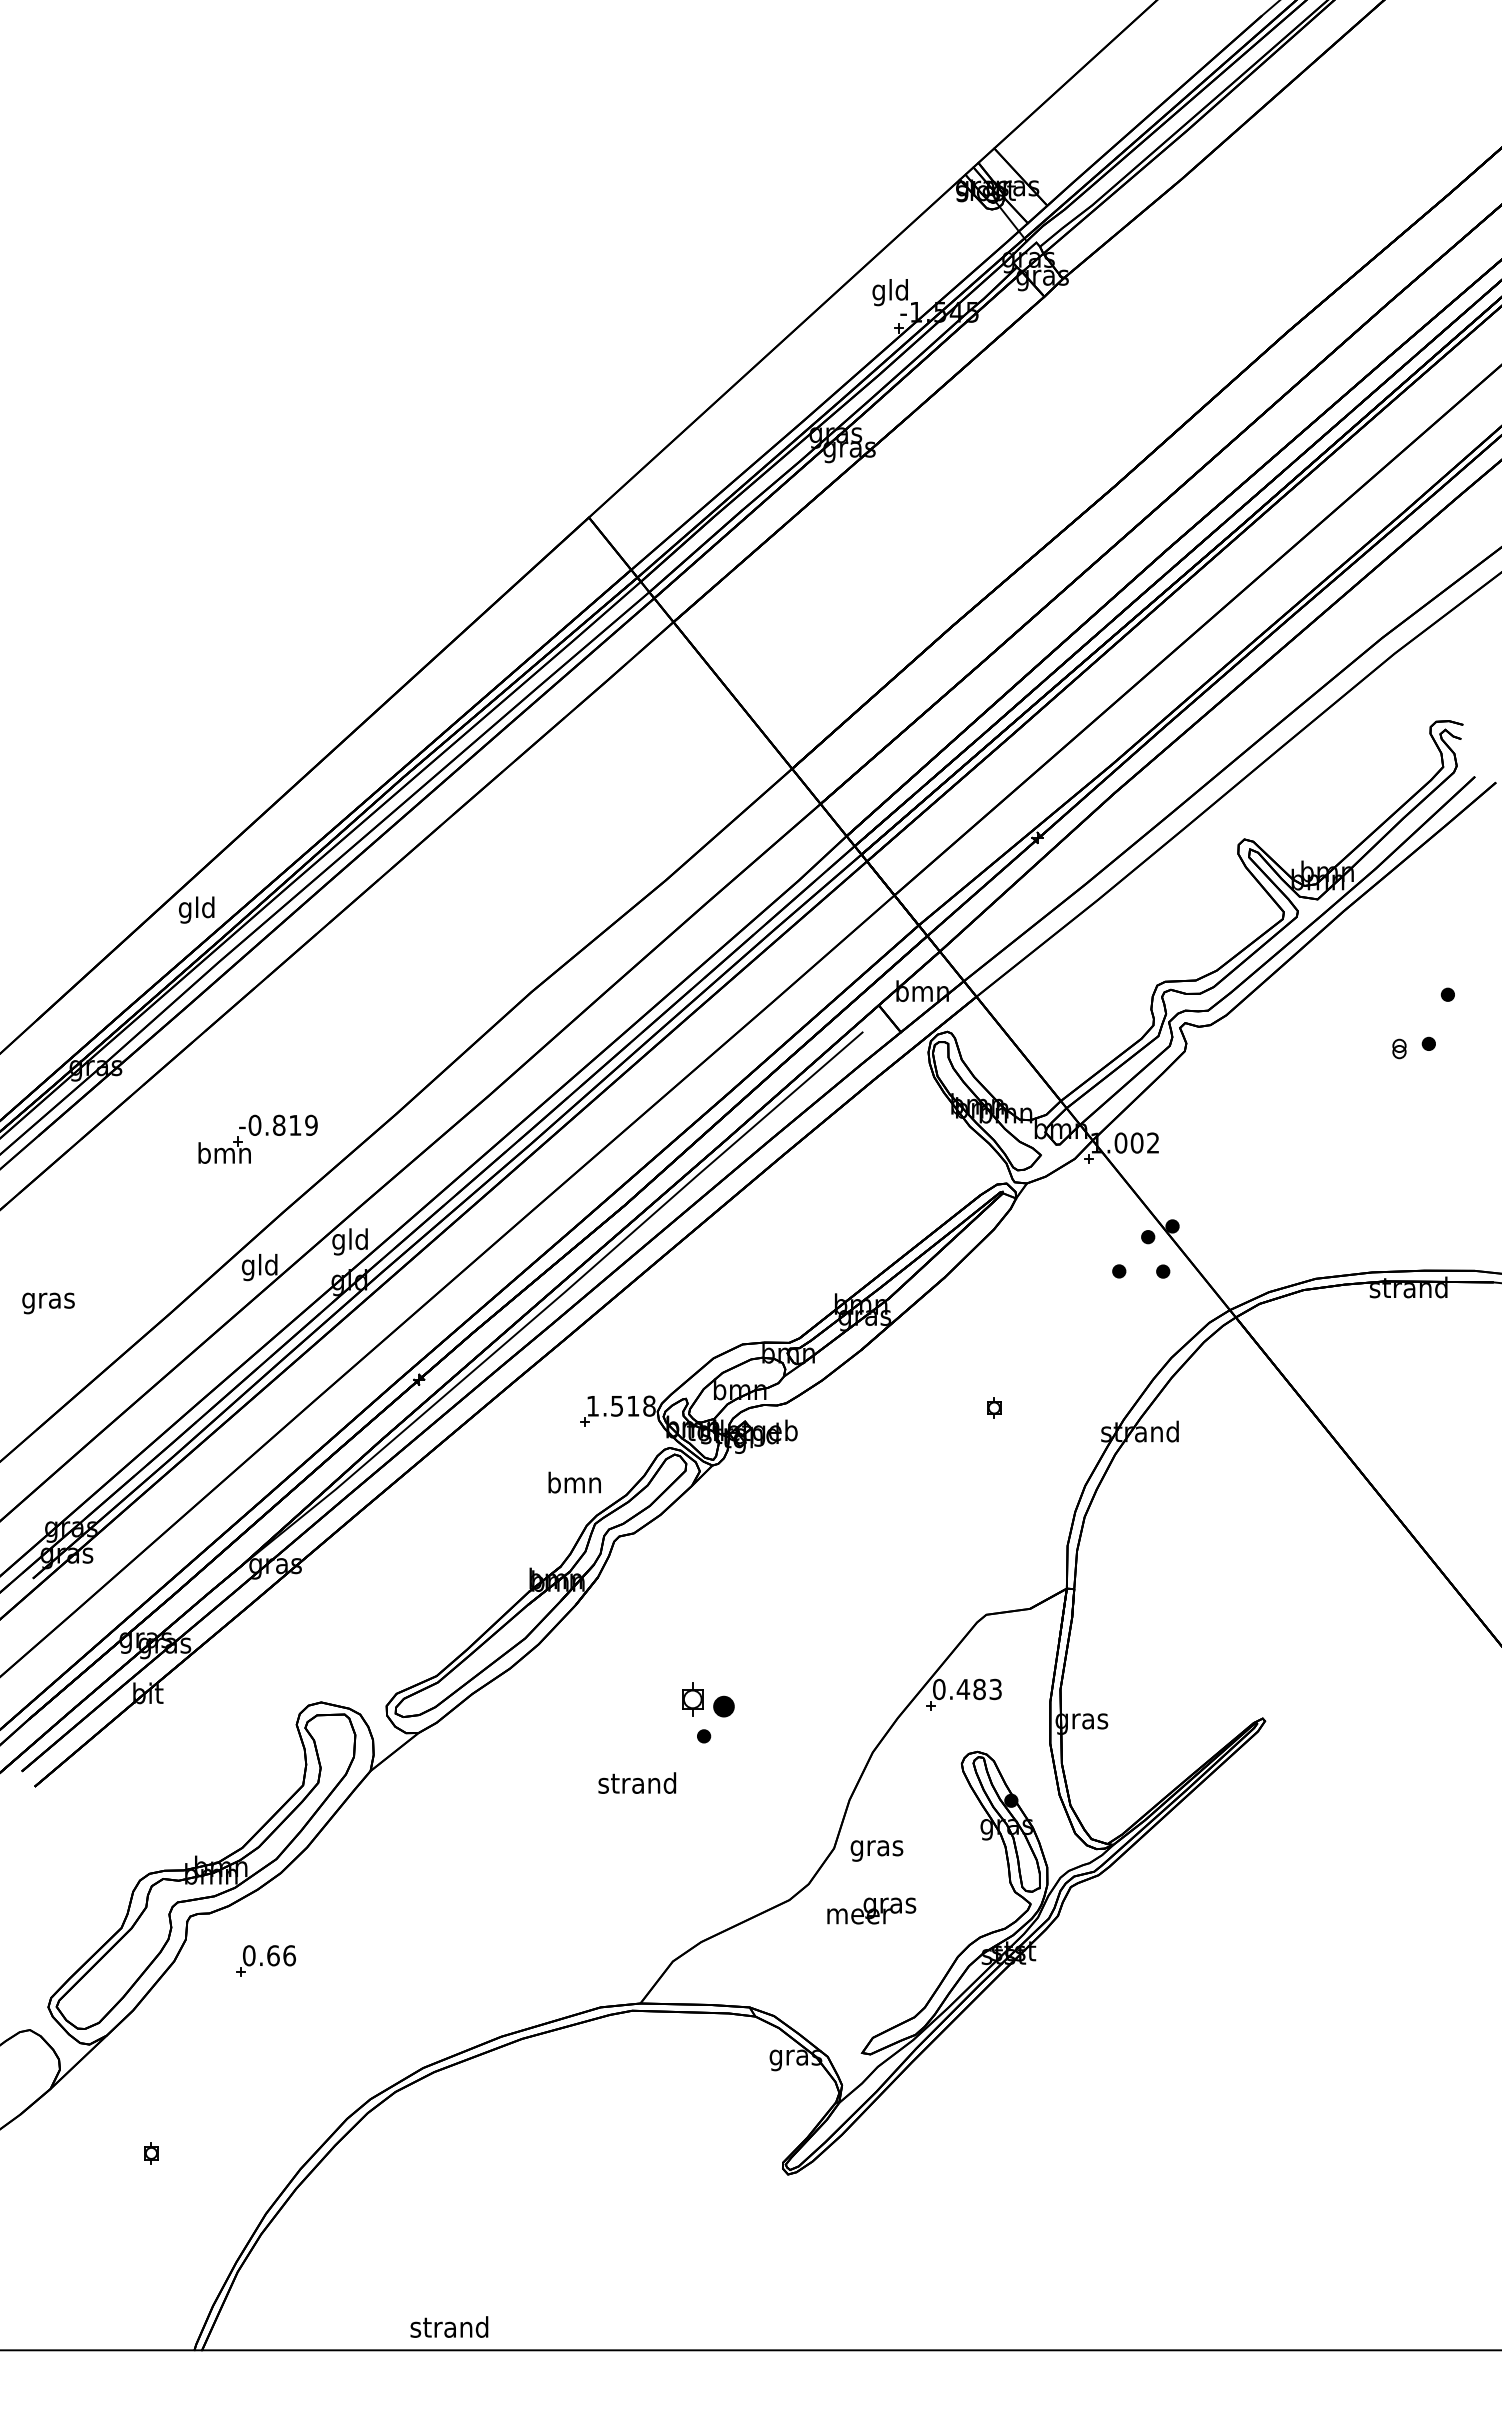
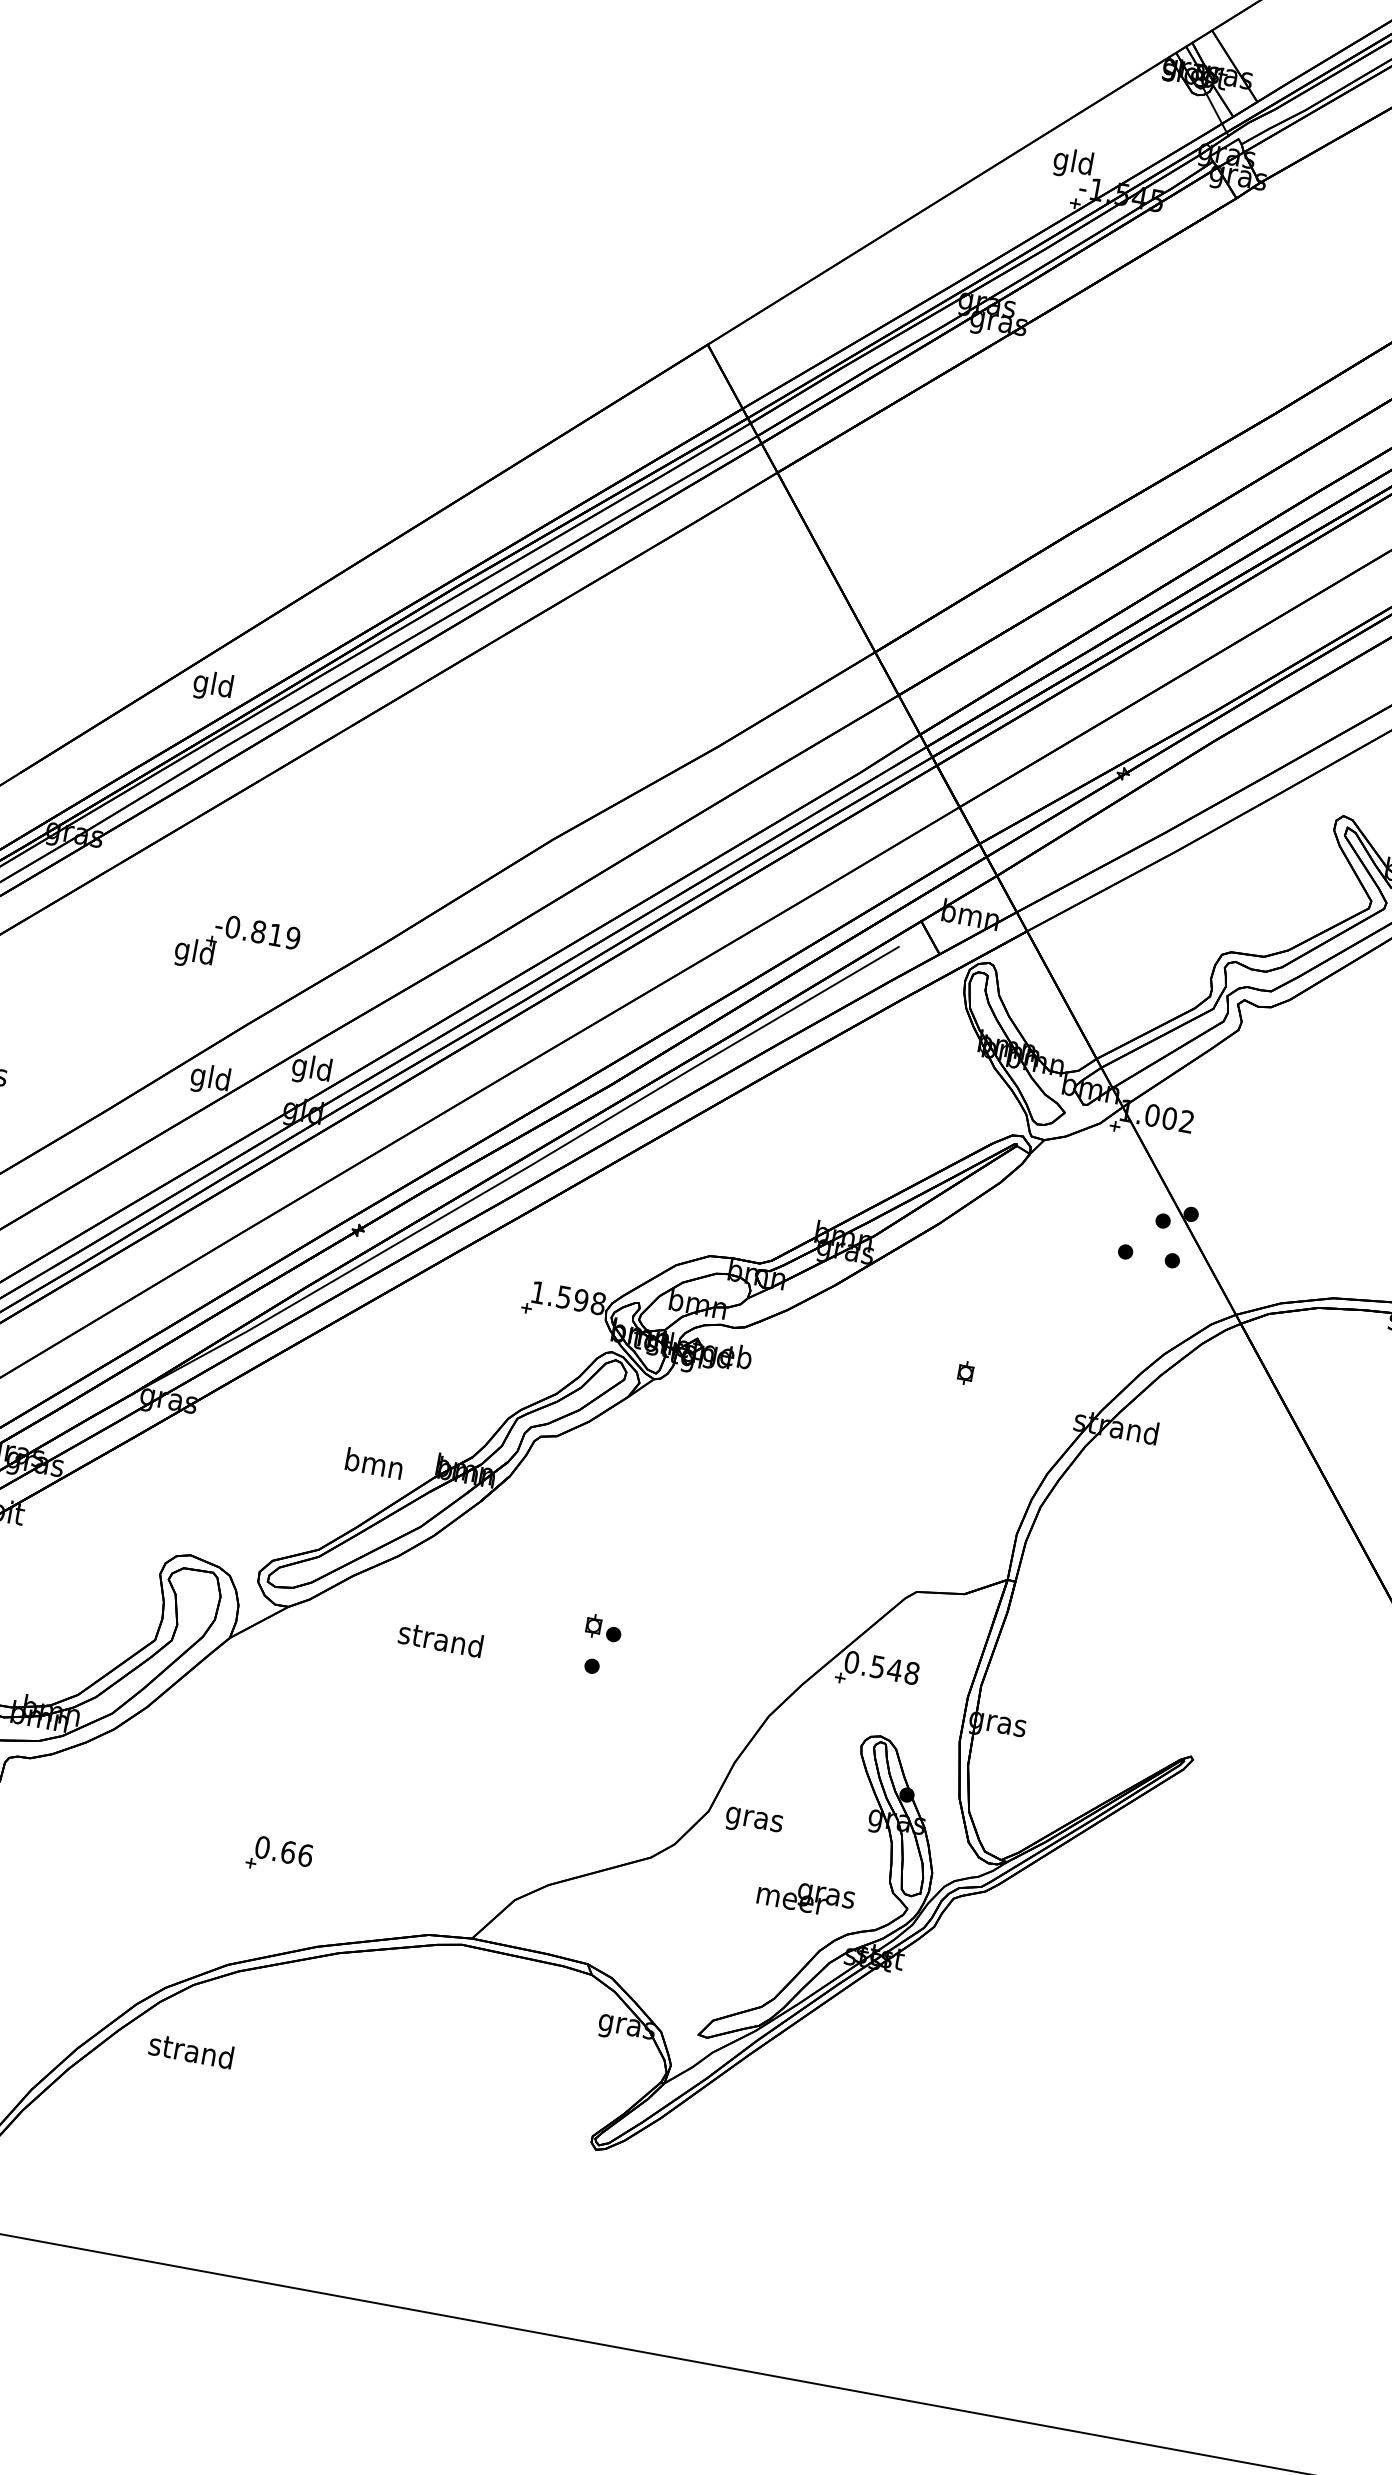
text: (224, 1155) -> (194, 953), bmn -> gld
text: (633, 1405) -> (581, 1299), 1.518 -> 1.598
text: (574, 1482) -> (374, 1463), moved
text: (979, 1689) -> (894, 1670), 0.483 -> 0.548
part: (708, 1699) -> (604, 1627), size x0.62
text: (637, 1782) -> (441, 1638), moved
text: (871, 1910) -> (805, 1897), moved
part: (265, 1960) -> (279, 1855), moved
text: (449, 2326) -> (191, 2050), moved

